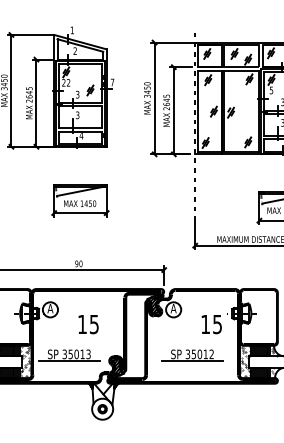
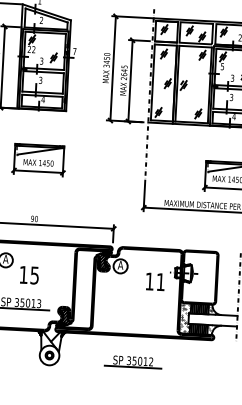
text: (88, 324) -> (29, 275), moved
text: (217, 324) -> (160, 282), 15 -> 11
part: (192, 355) -> (133, 362), moved

